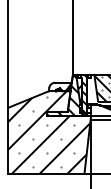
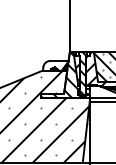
hatch: (96, 89) -> (96, 68), added

